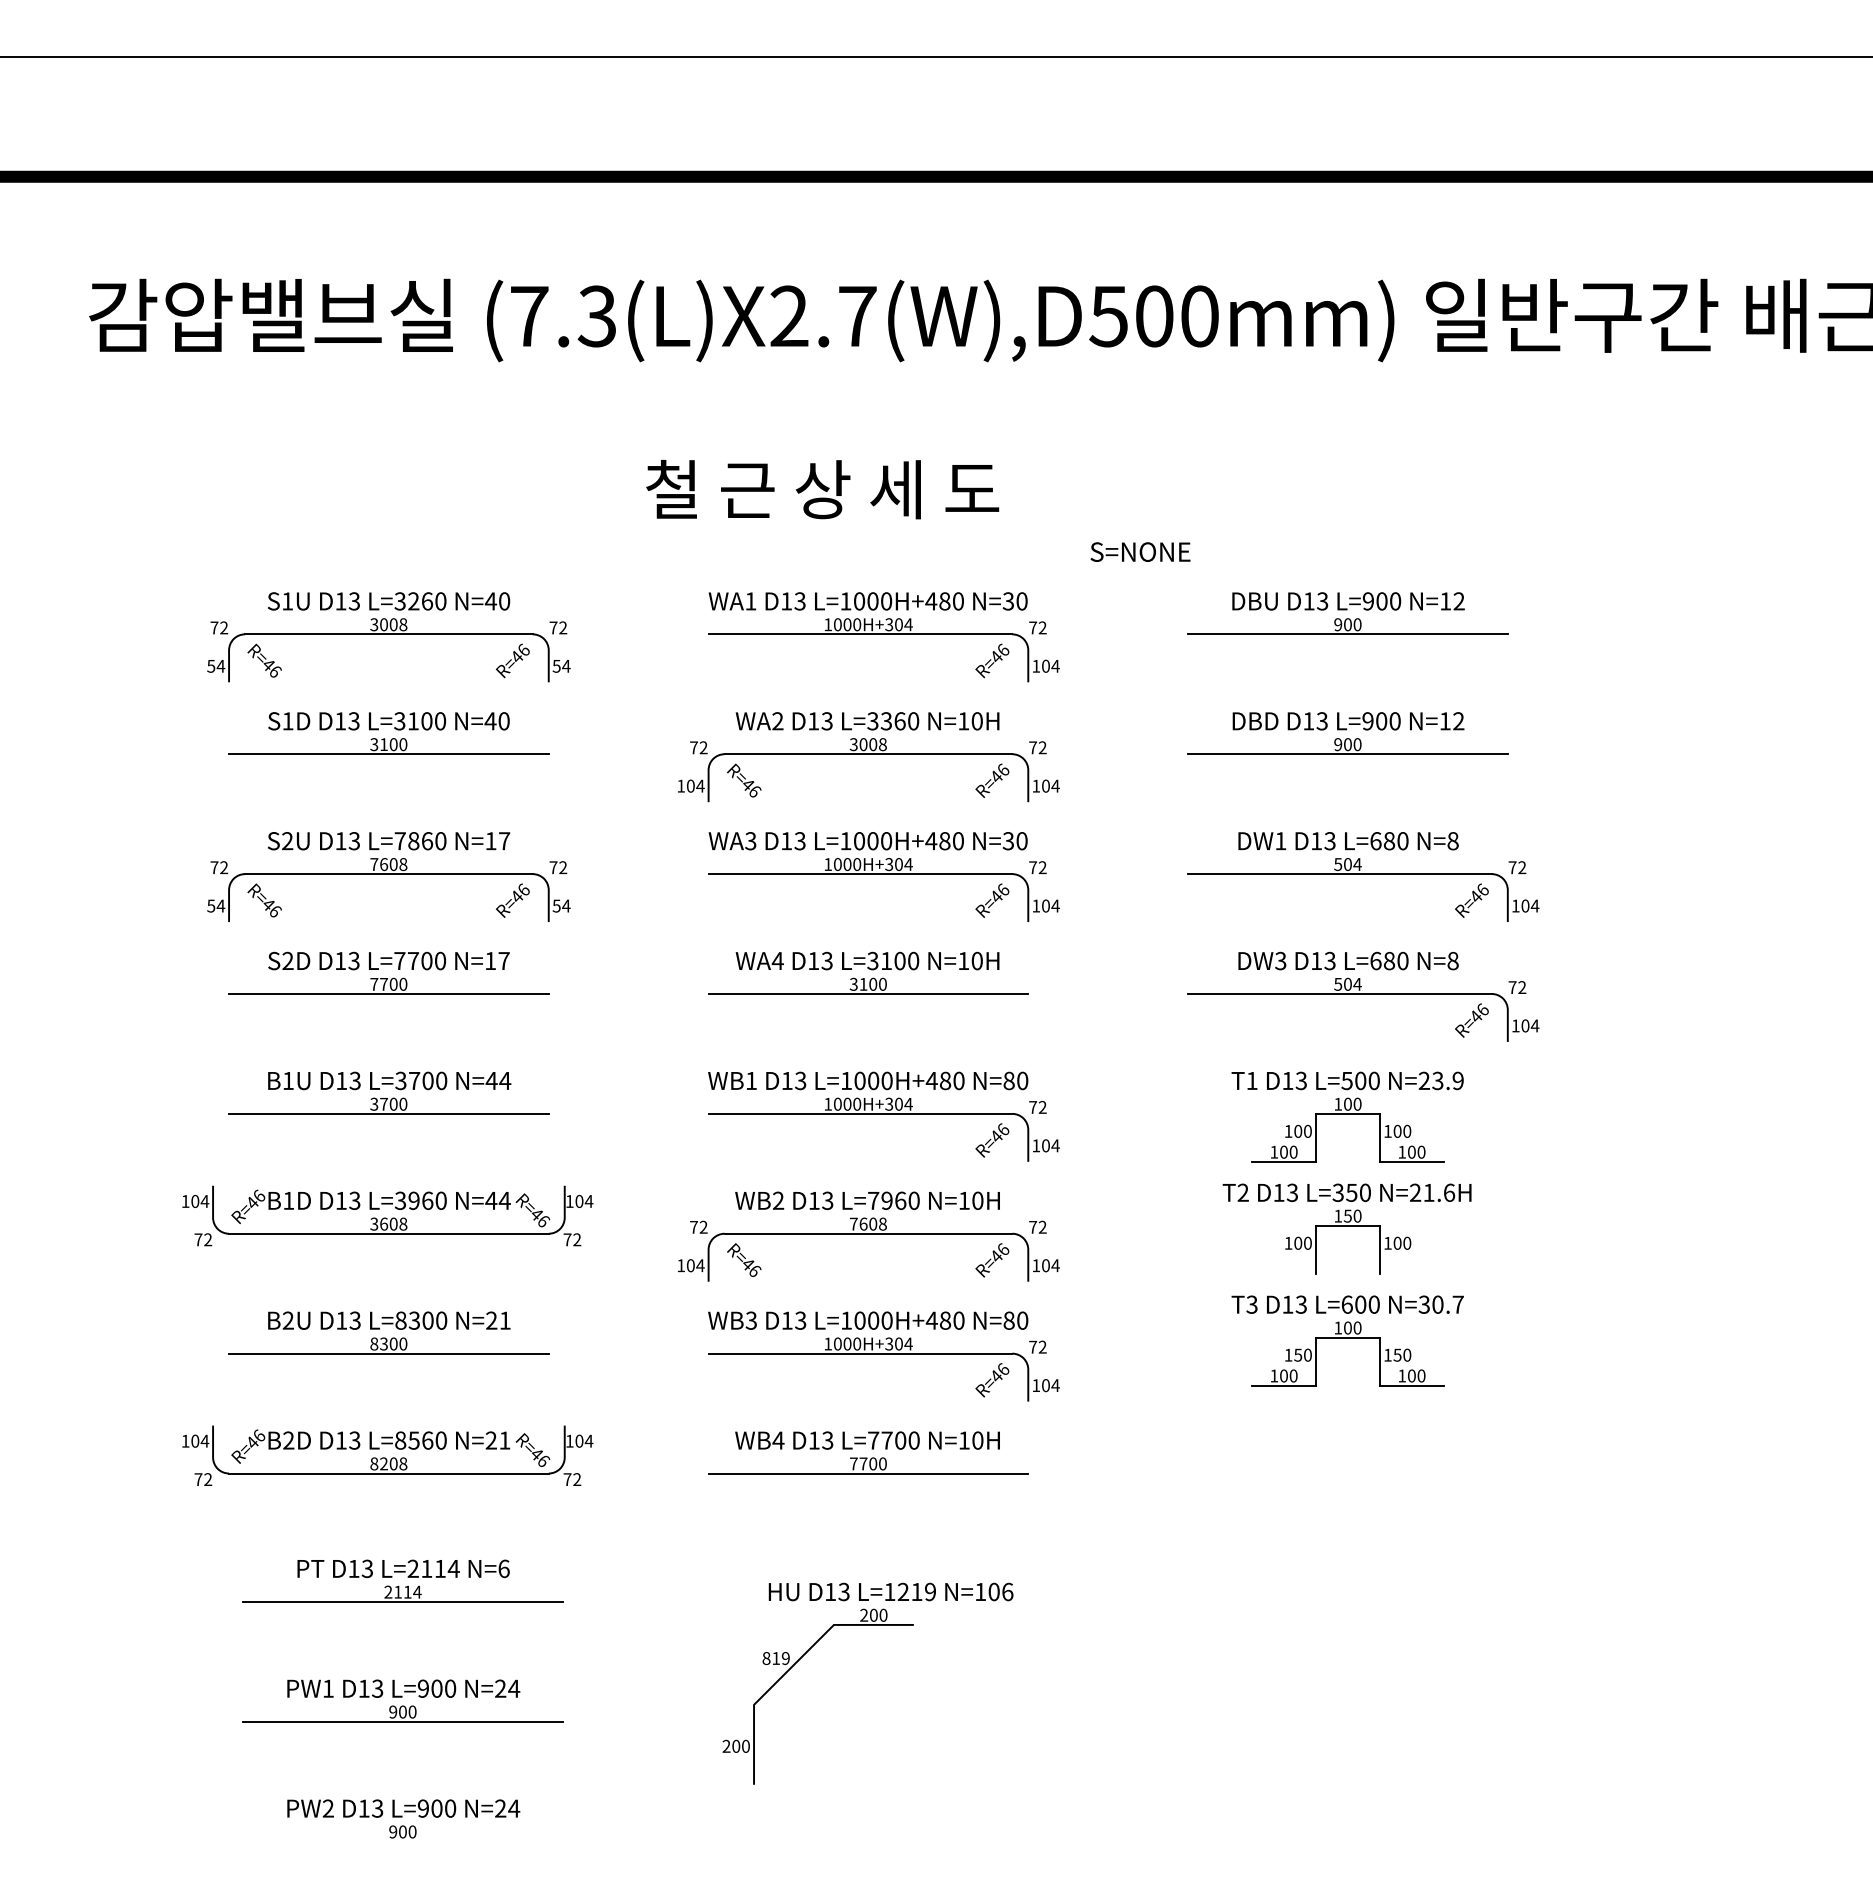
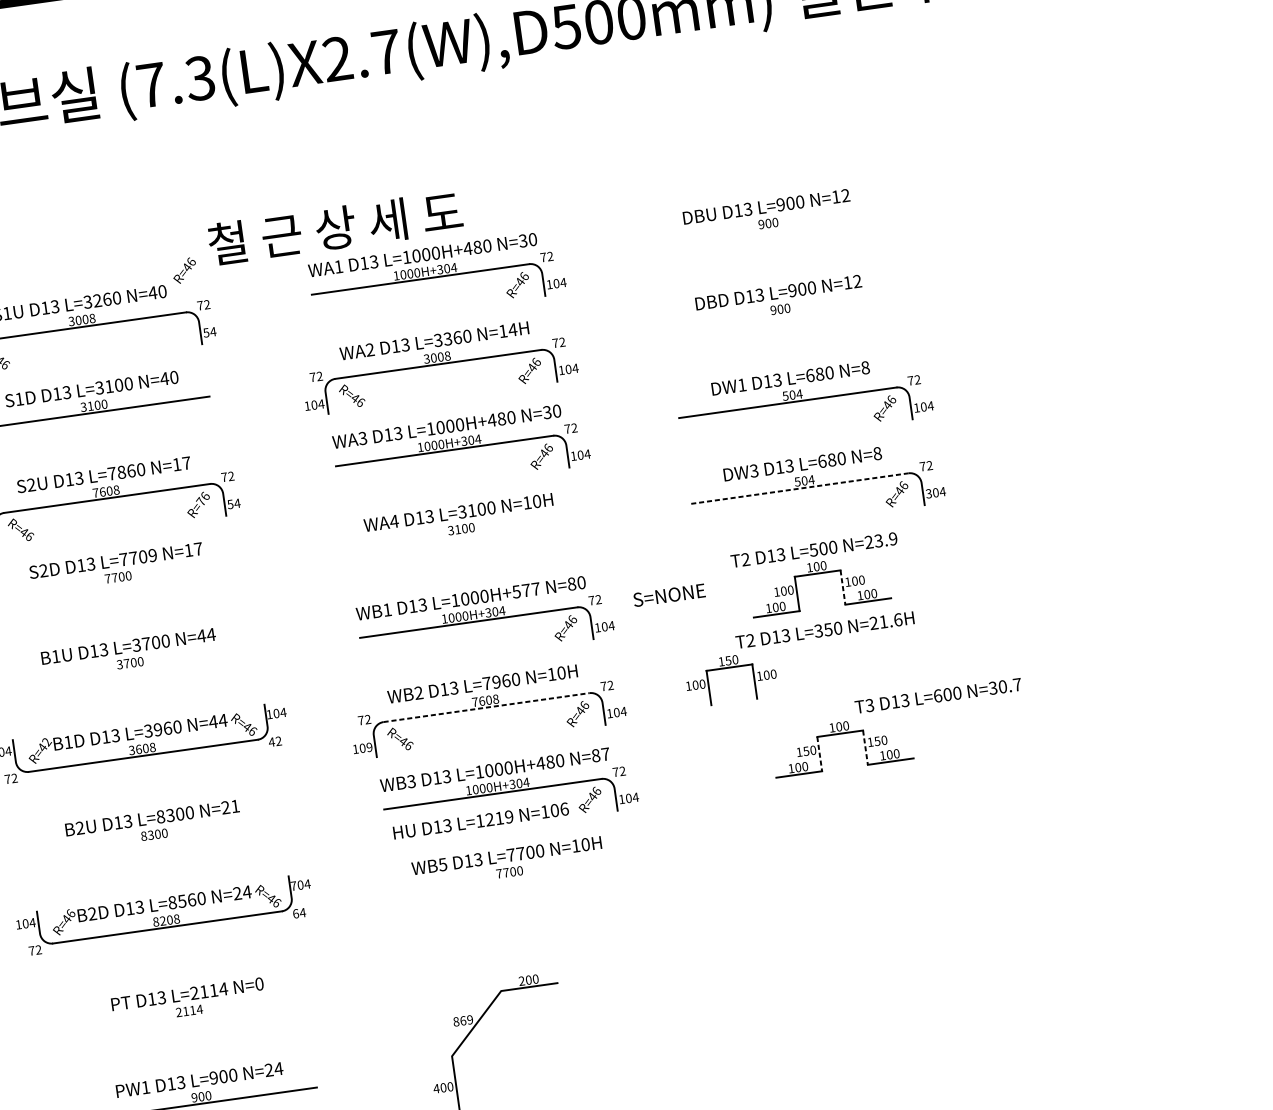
text: (822, 489) -> (335, 228), moved
text: (1140, 551) -> (669, 594), moved
line: (1347, 634) -> (769, 230), removed
text: (512, 660) -> (184, 270), moved
text: (977, 721) -> (513, 330), N=10H -> N=14H
line: (1347, 754) -> (781, 316), removed
text: (516, 895) -> (200, 500), R=46 -> R=76
text: (440, 961) -> (152, 555), L=7700 -> L=7709
line: (388, 993) -> (118, 583), removed
line: (868, 993) -> (462, 535), removed
line: (1339, 993) -> (799, 488), solid -> dashed
text: (1515, 1025) -> (928, 493), 104 -> 304
text: (944, 1080) -> (525, 590), L=1000H+480 -> L=1000H+577
text: (1251, 1080) -> (745, 559), T1 -> T2
line: (388, 1113) -> (130, 669), removed
line: (1379, 1137) -> (842, 587), solid -> dashed
text: (259, 1196) -> (47, 742), R=46 -> R=42
part: (1348, 1226) -> (729, 668), moved
line: (868, 1233) -> (486, 707), solid -> dashed
text: (567, 1239) -> (271, 741), 72 -> 42
text: (700, 1265) -> (369, 747), 104 -> 109
text: (1347, 1304) -> (938, 695), moved
text: (1022, 1320) -> (605, 754), N=80 -> N=87
line: (388, 1353) -> (155, 841), removed
line: (1316, 1361) -> (820, 753), solid -> dashed
line: (1379, 1361) -> (865, 747), solid -> dashed
text: (504, 1440) -> (246, 892), N=21 -> N=24
text: (569, 1440) -> (293, 885), 104 -> 704
text: (778, 1440) -> (442, 864), WB4 -> WB5
line: (868, 1473) -> (510, 879), removed
text: (572, 1479) -> (299, 913), 72 -> 64
text: (503, 1568) -> (259, 983), N=6 -> N=0
text: (890, 1591) -> (480, 820), moved
line: (402, 1601) -> (190, 1017), removed
text: (776, 1658) -> (463, 1020), 819 -> 869
text: (726, 1745) -> (436, 1088), 200 -> 400

